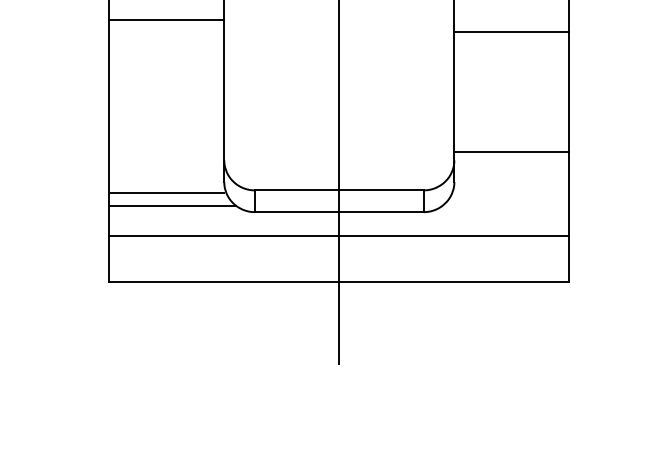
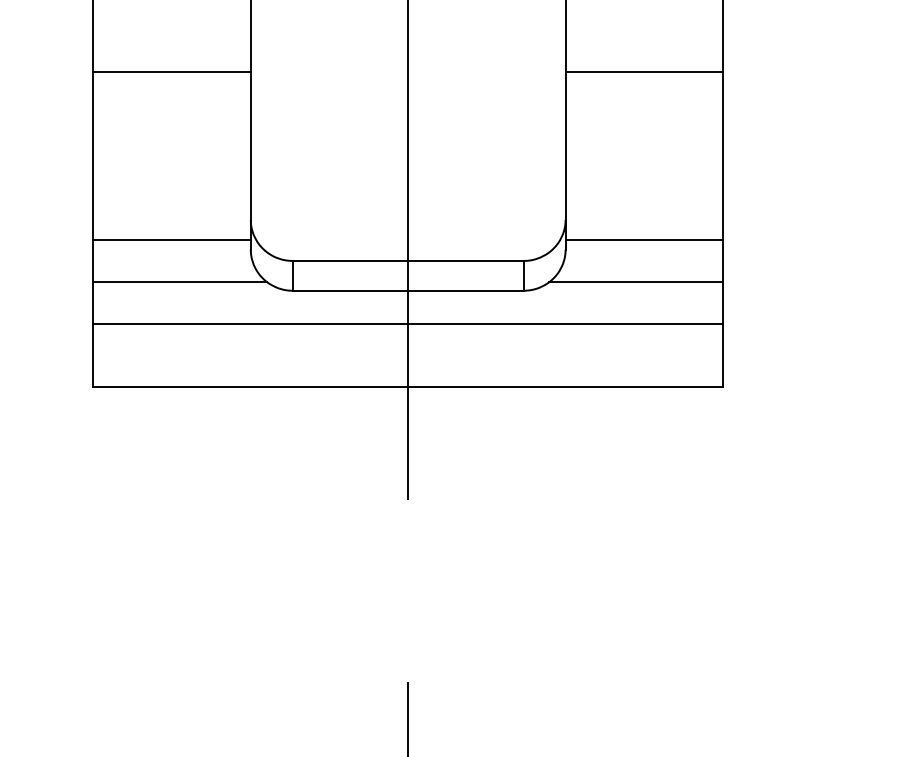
line: (166, 20) -> (171, 72), moved
line: (512, 32) -> (644, 72), moved
line: (512, 151) -> (644, 239), moved
line: (166, 192) -> (171, 239), moved
line: (506, 205) -> (636, 281), added

